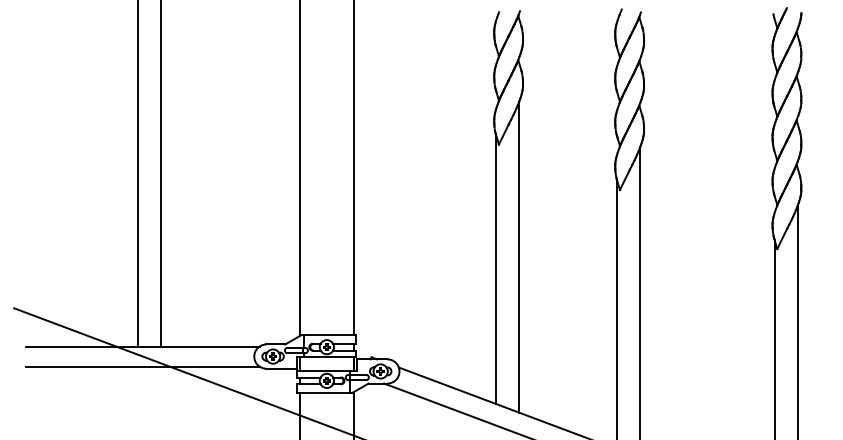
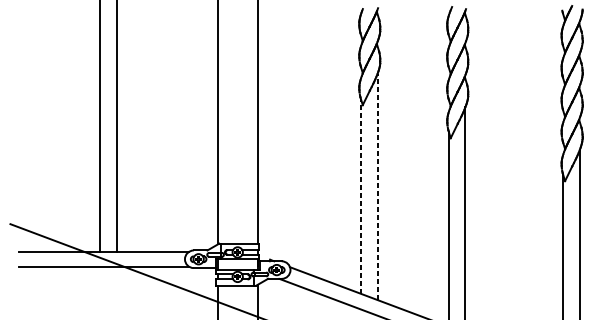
line: (519, 256) -> (377, 186), solid -> dashed
line: (496, 269) -> (361, 195), solid -> dashed

